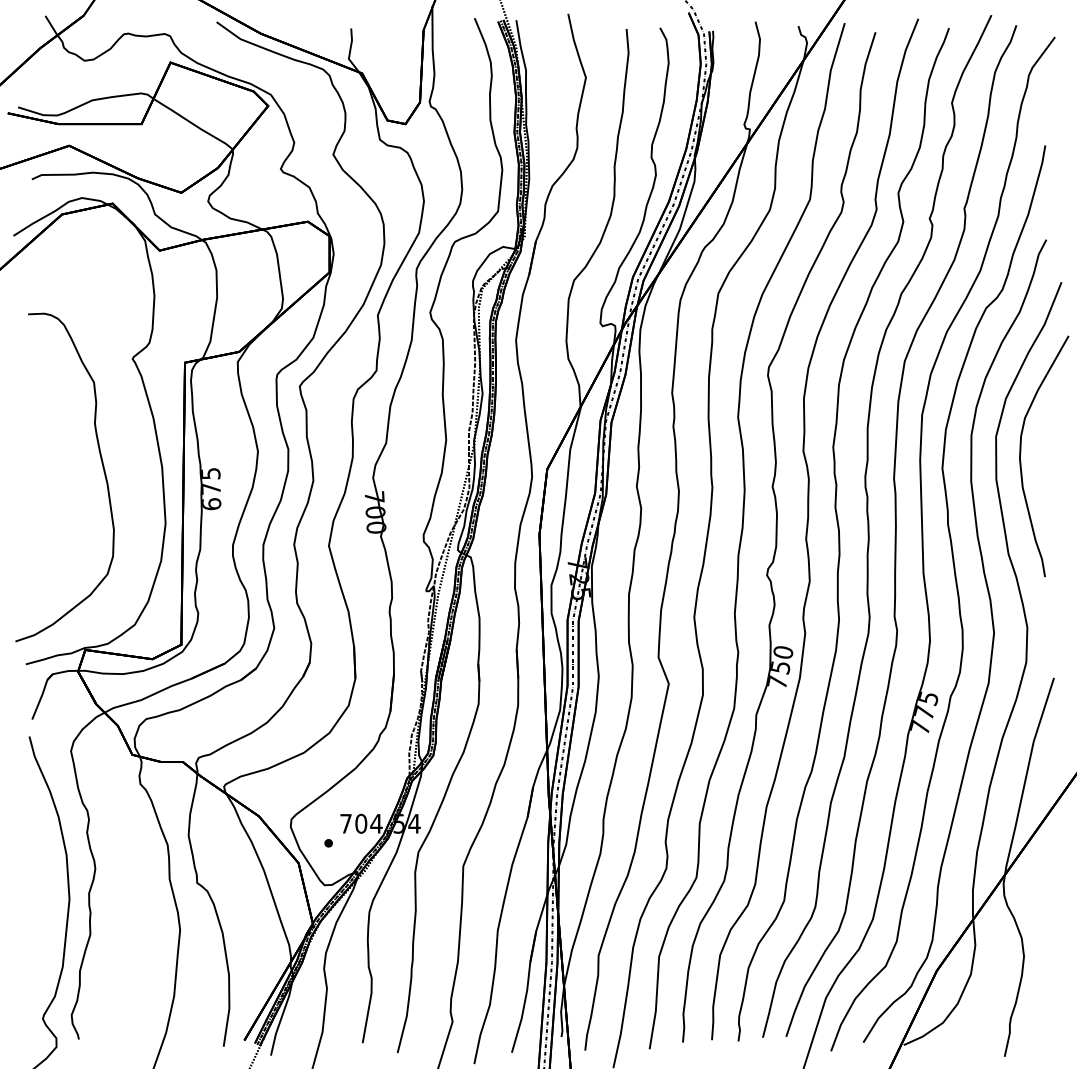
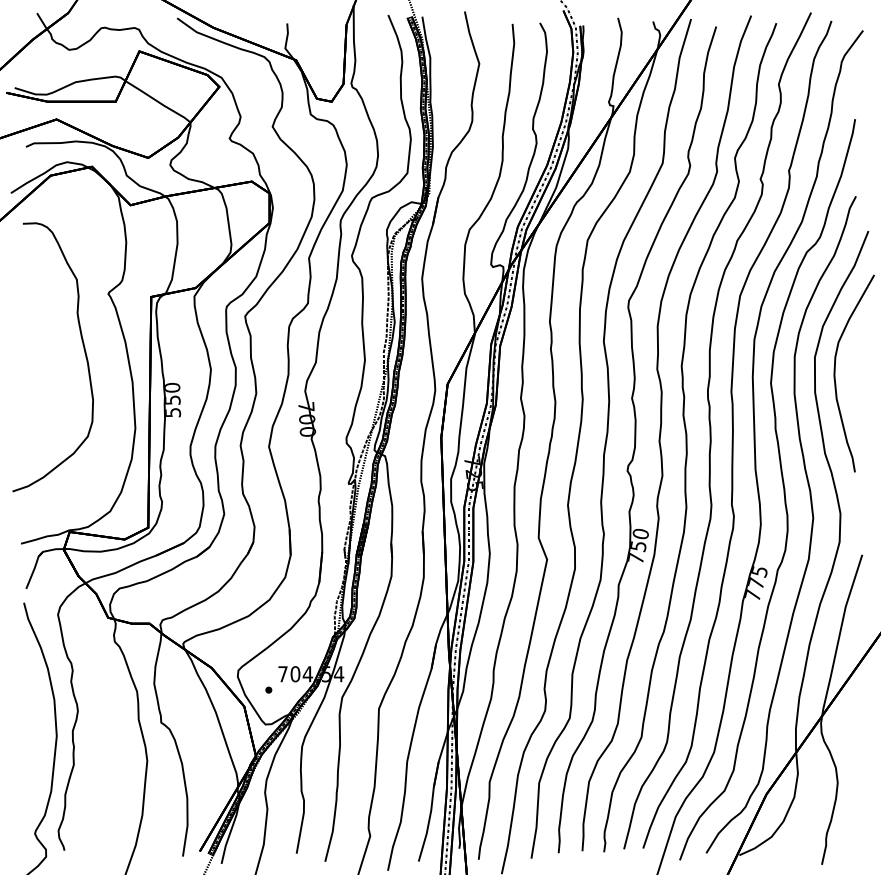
curve: (102, 467) -> (83, 349), moved
text: (211, 488) -> (172, 399), 675 -> 550

